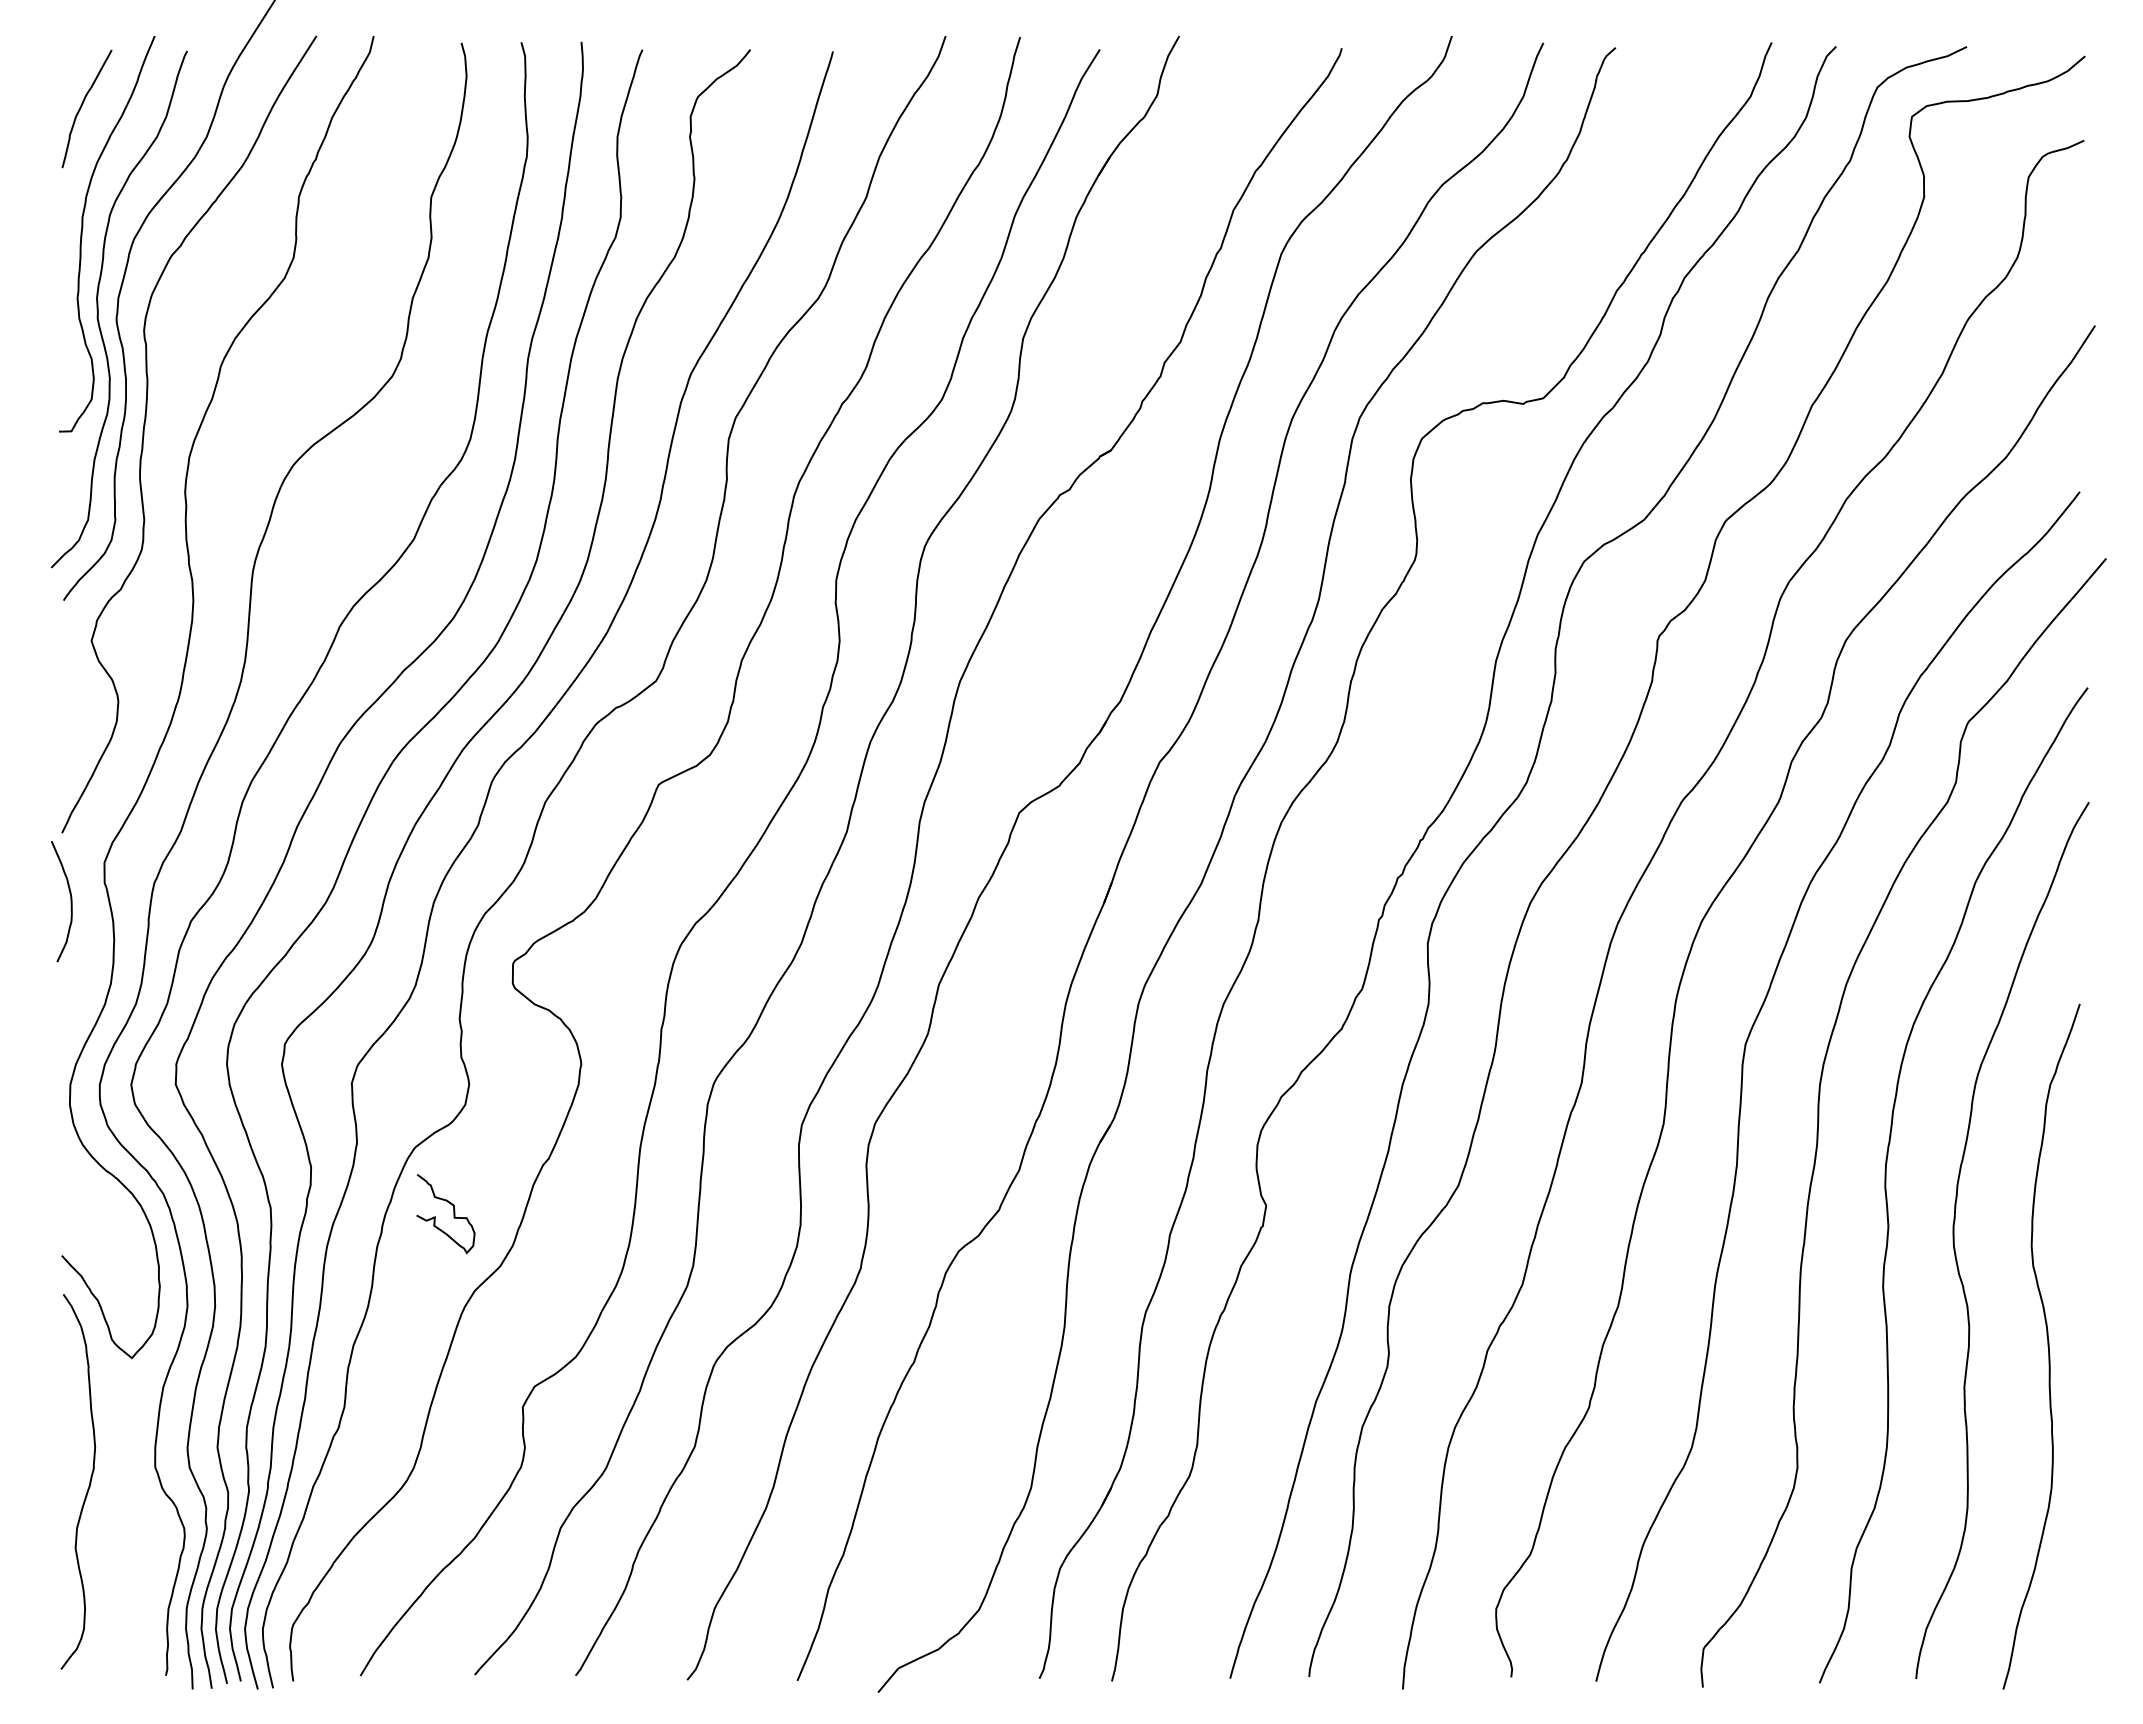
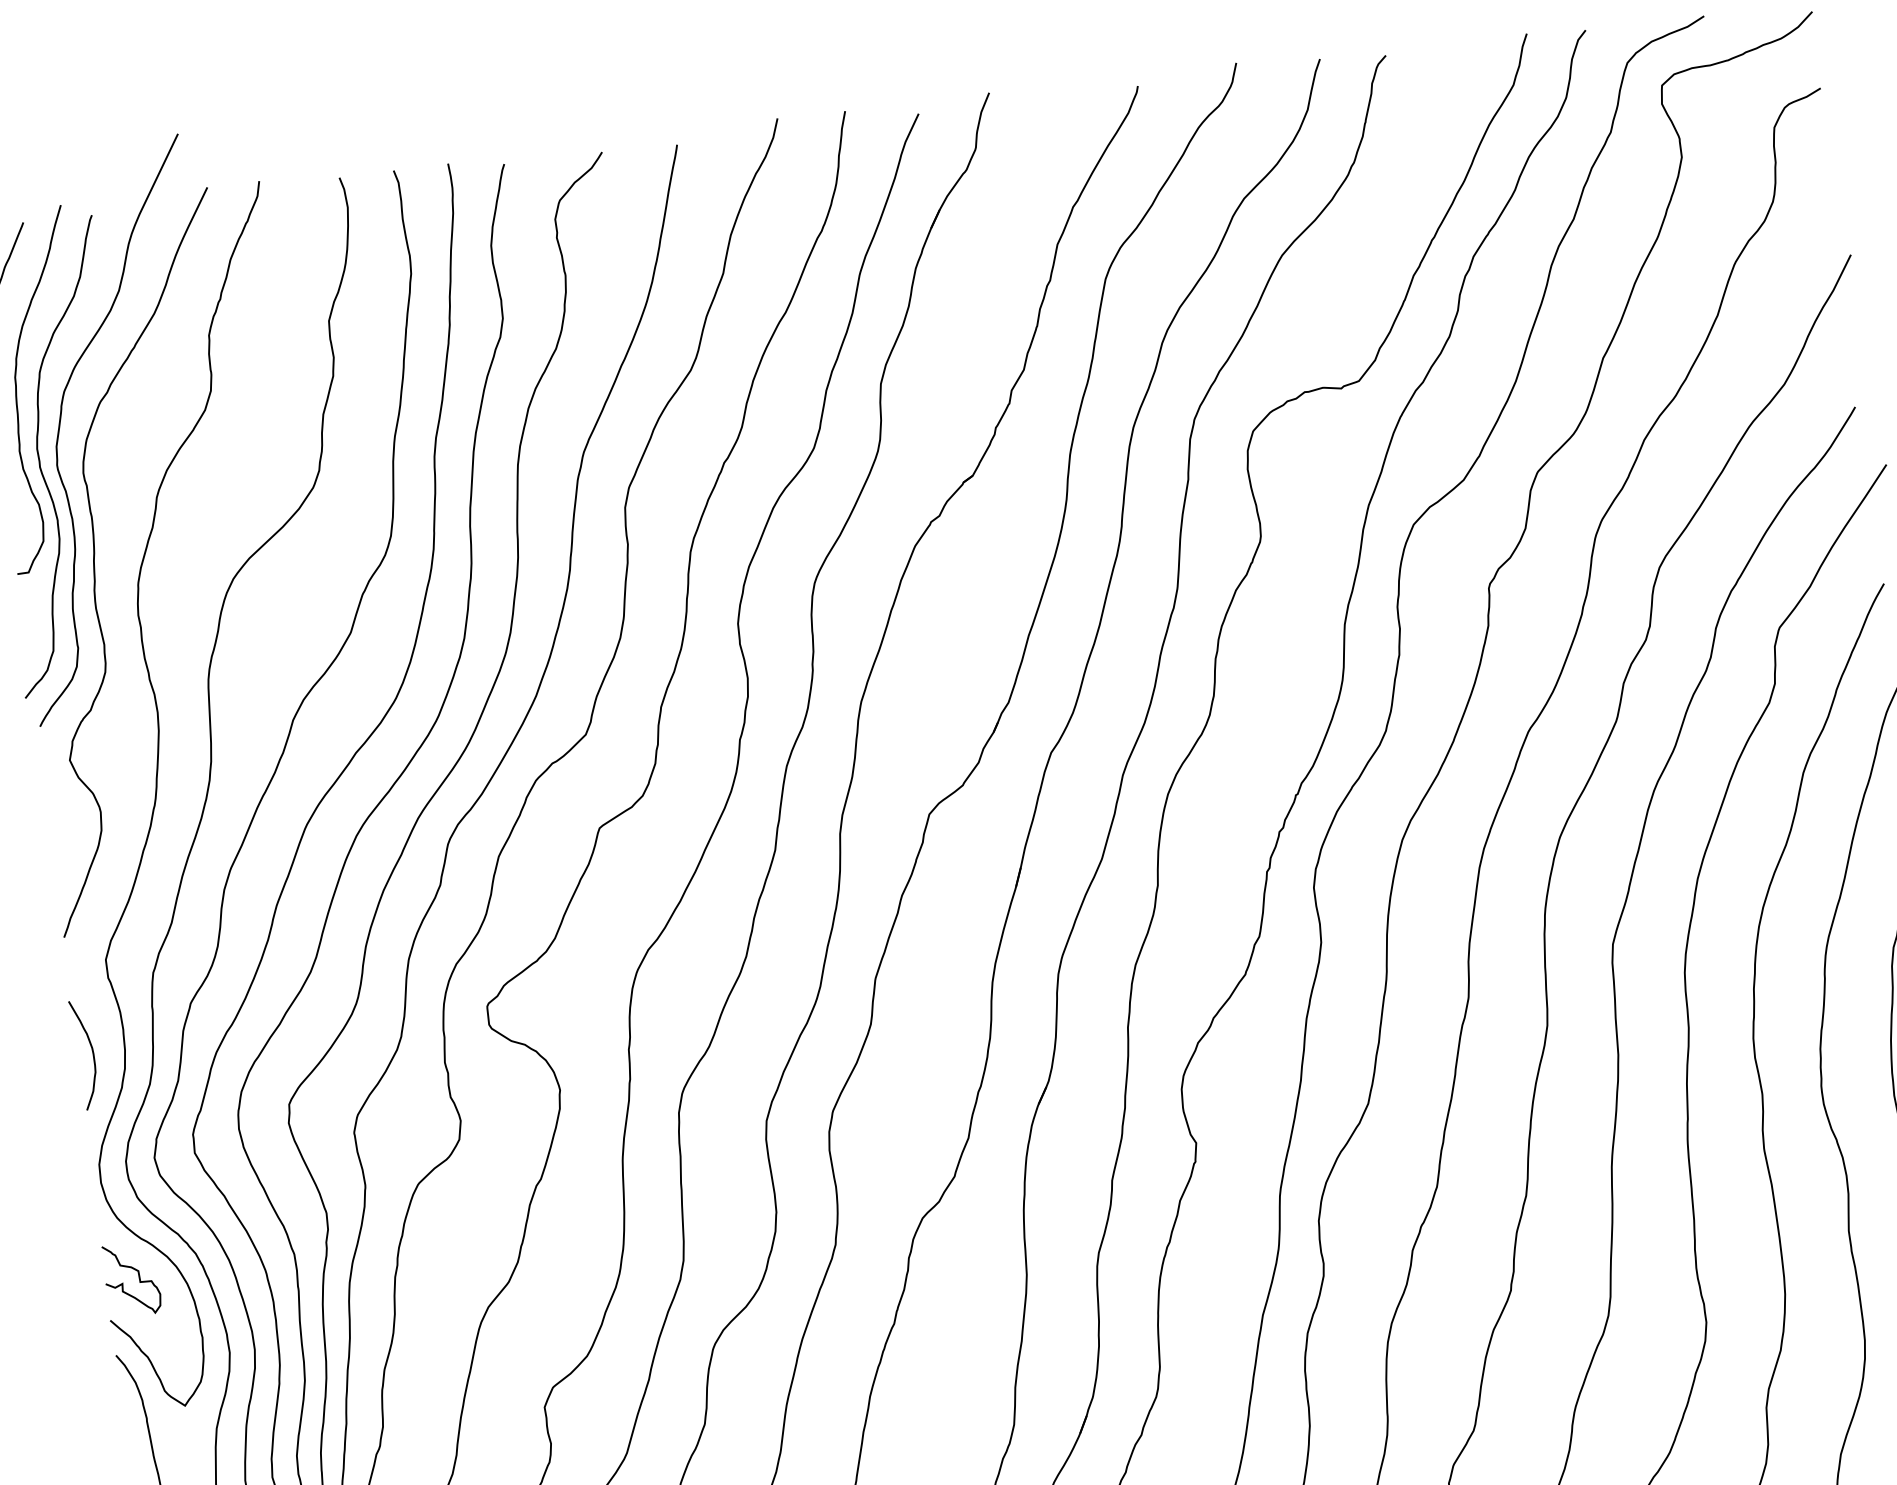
curve: (70, 901) -> (92, 1054), moved
curve: (453, 1214) -> (139, 1279), moved

